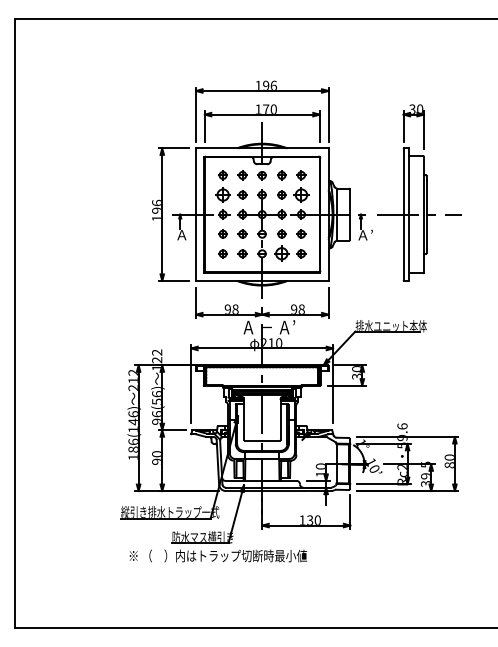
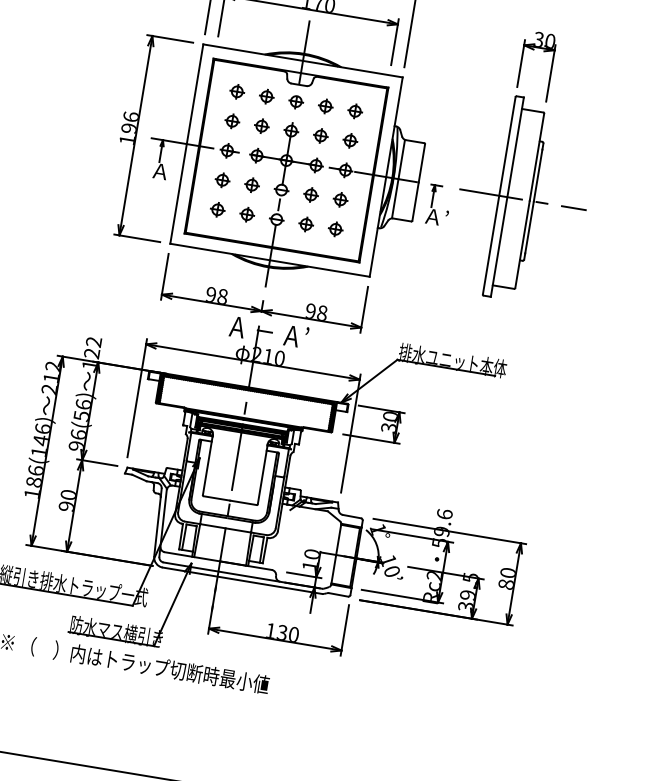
part: (222, 194) -> (231, 120), size x0.62
part: (301, 194) -> (350, 140), size x0.62
part: (281, 253) -> (305, 223), size x0.62

